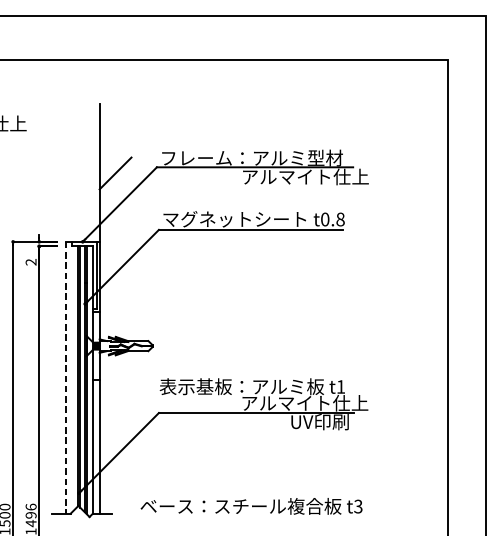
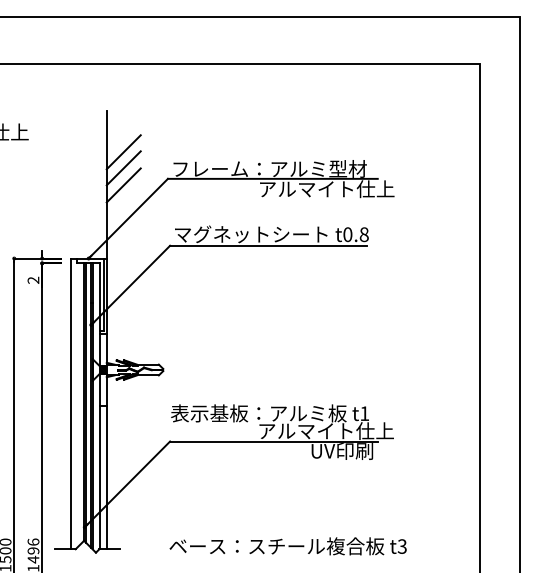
line: (115, 142) -> (123, 152), added
line: (115, 157) -> (123, 168), added
line: (65, 378) -> (70, 404), dashed -> solid
text: (250, 506) -> (287, 546), moved

